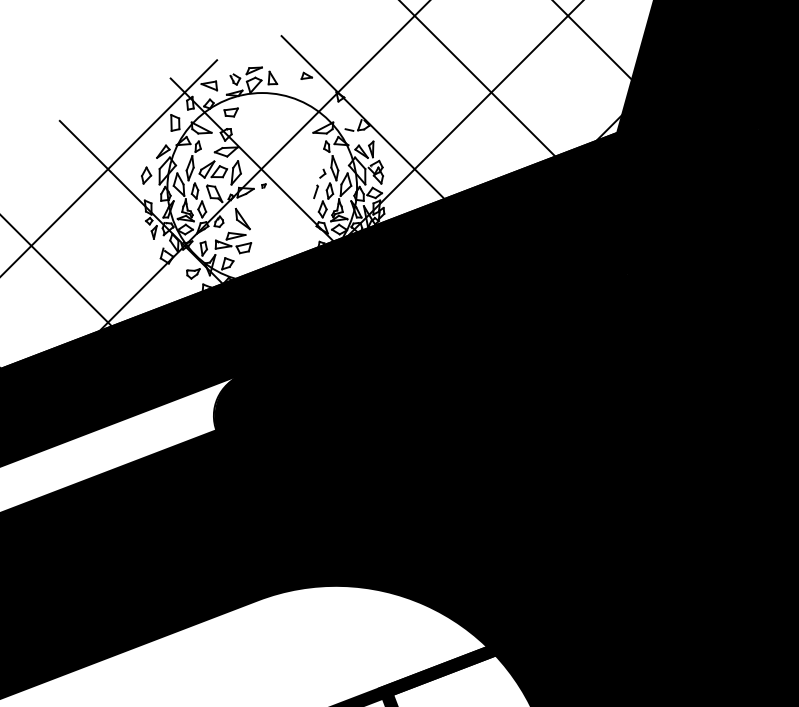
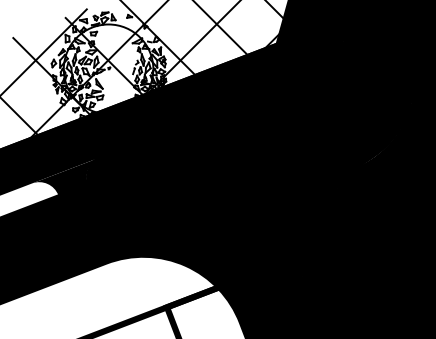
fill: (168, 414) -> (64, 176), added

